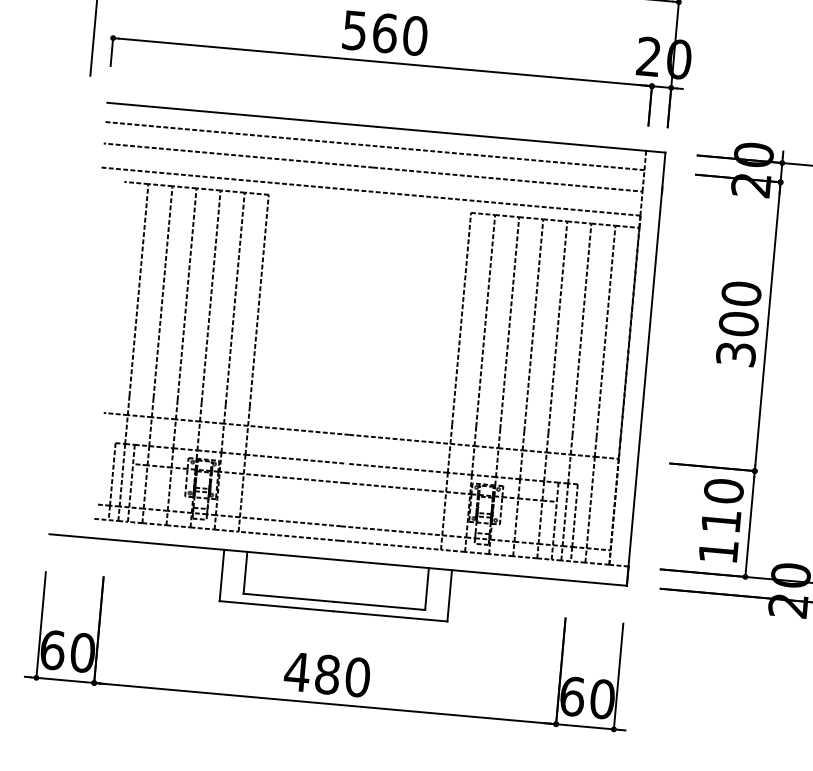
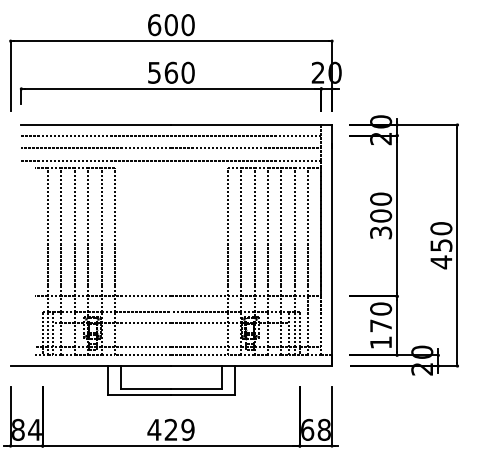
text: (720, 520) -> (380, 325), 110 -> 170
text: (67, 650) -> (26, 429), 60 -> 84
text: (342, 675) -> (179, 429), 480 -> 429
text: (601, 698) -> (323, 429), 60 -> 68

